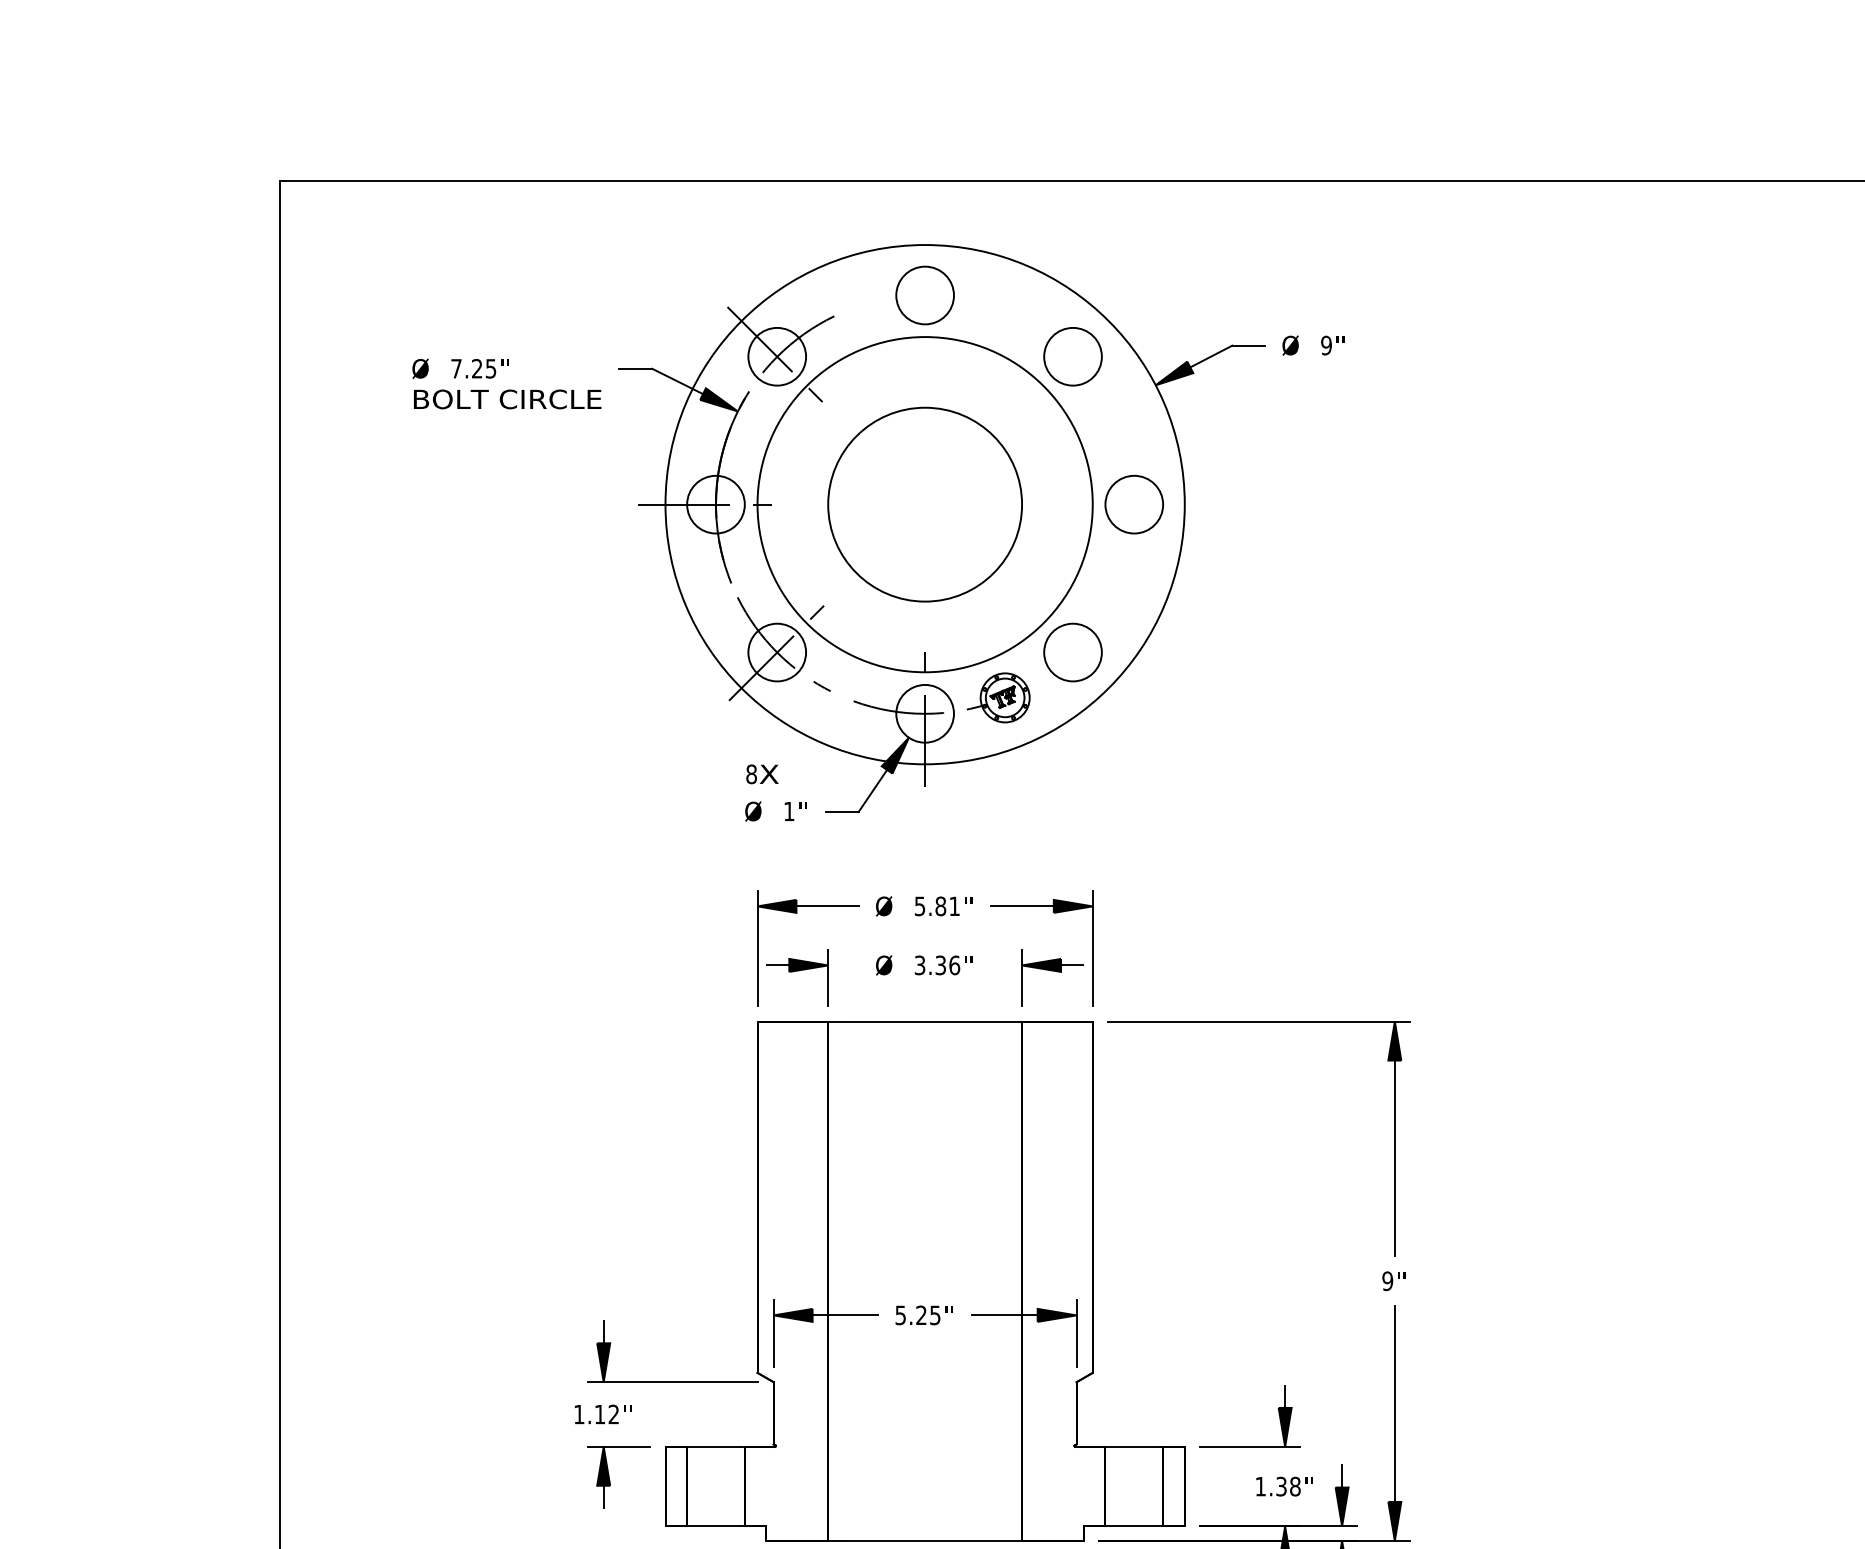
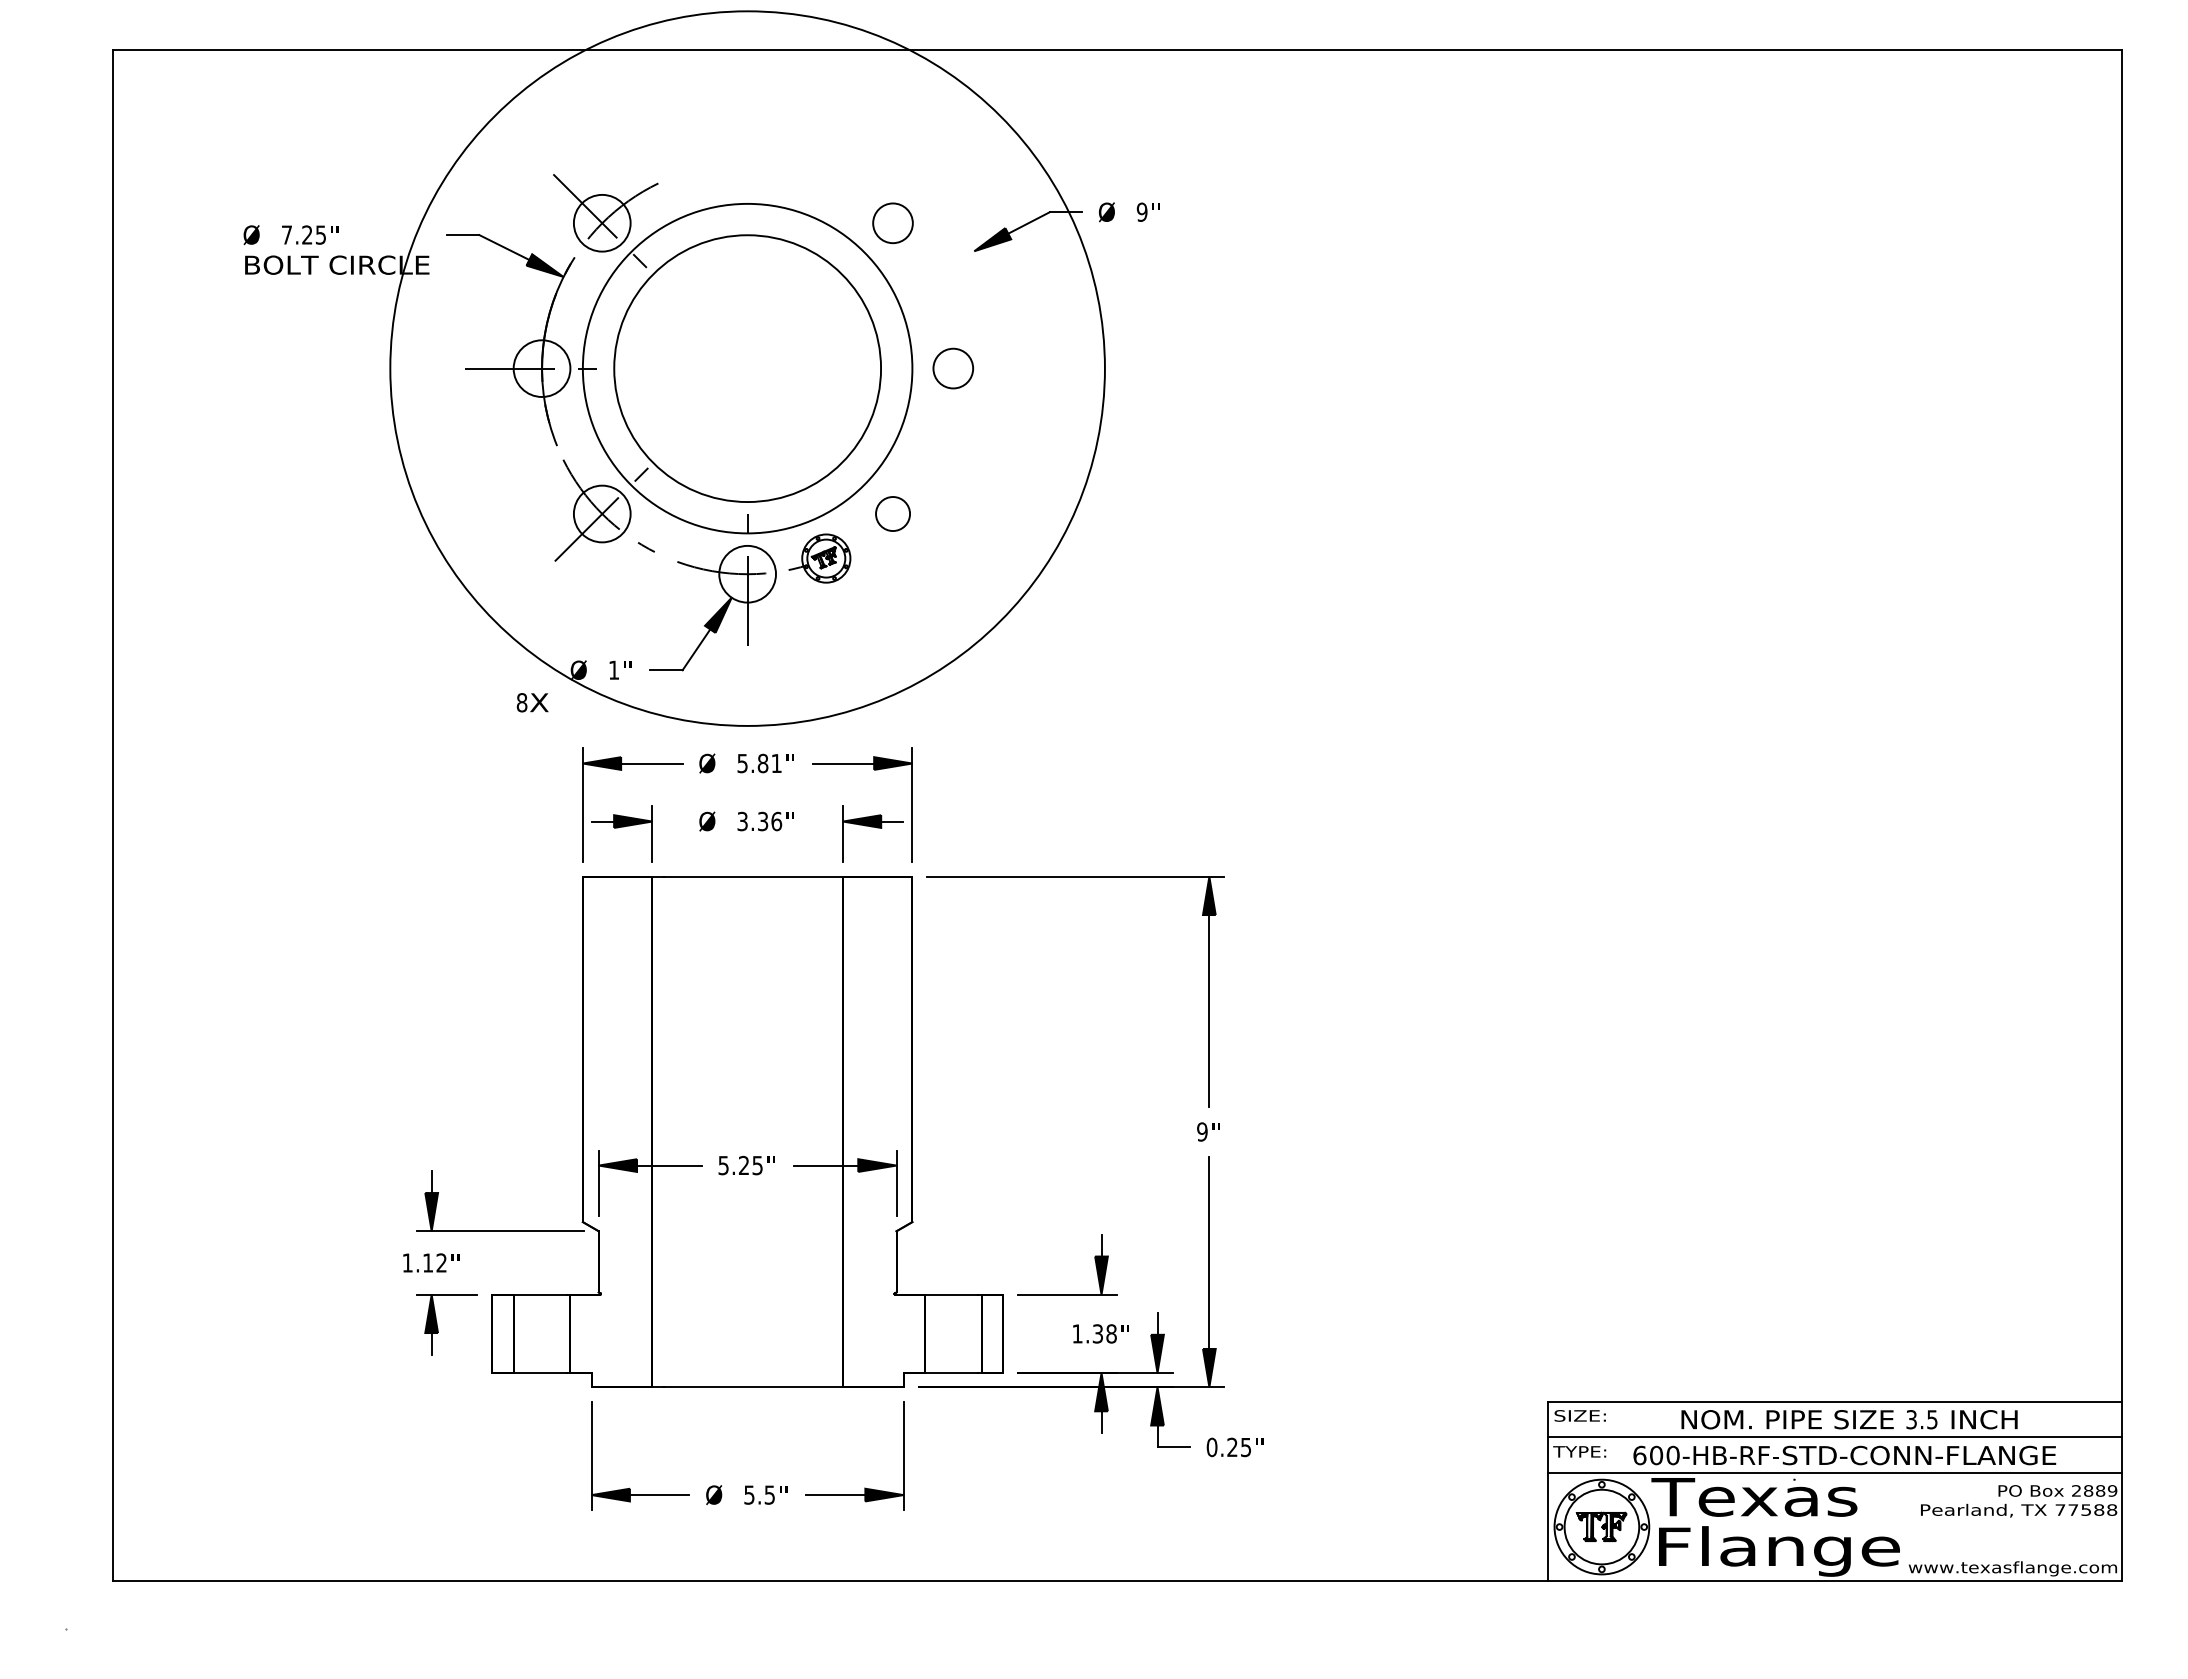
circle: (924, 294) -> (747, 162), removed
circle: (1072, 357) -> (892, 223), size x0.7
circle: (924, 504) -> (747, 368), size x1.4
circle: (924, 504) -> (747, 368), size x1.4
circle: (1134, 504) -> (953, 368), size x0.7
circle: (1072, 652) -> (892, 513), size x0.6
text: (762, 774) -> (532, 702), moved

